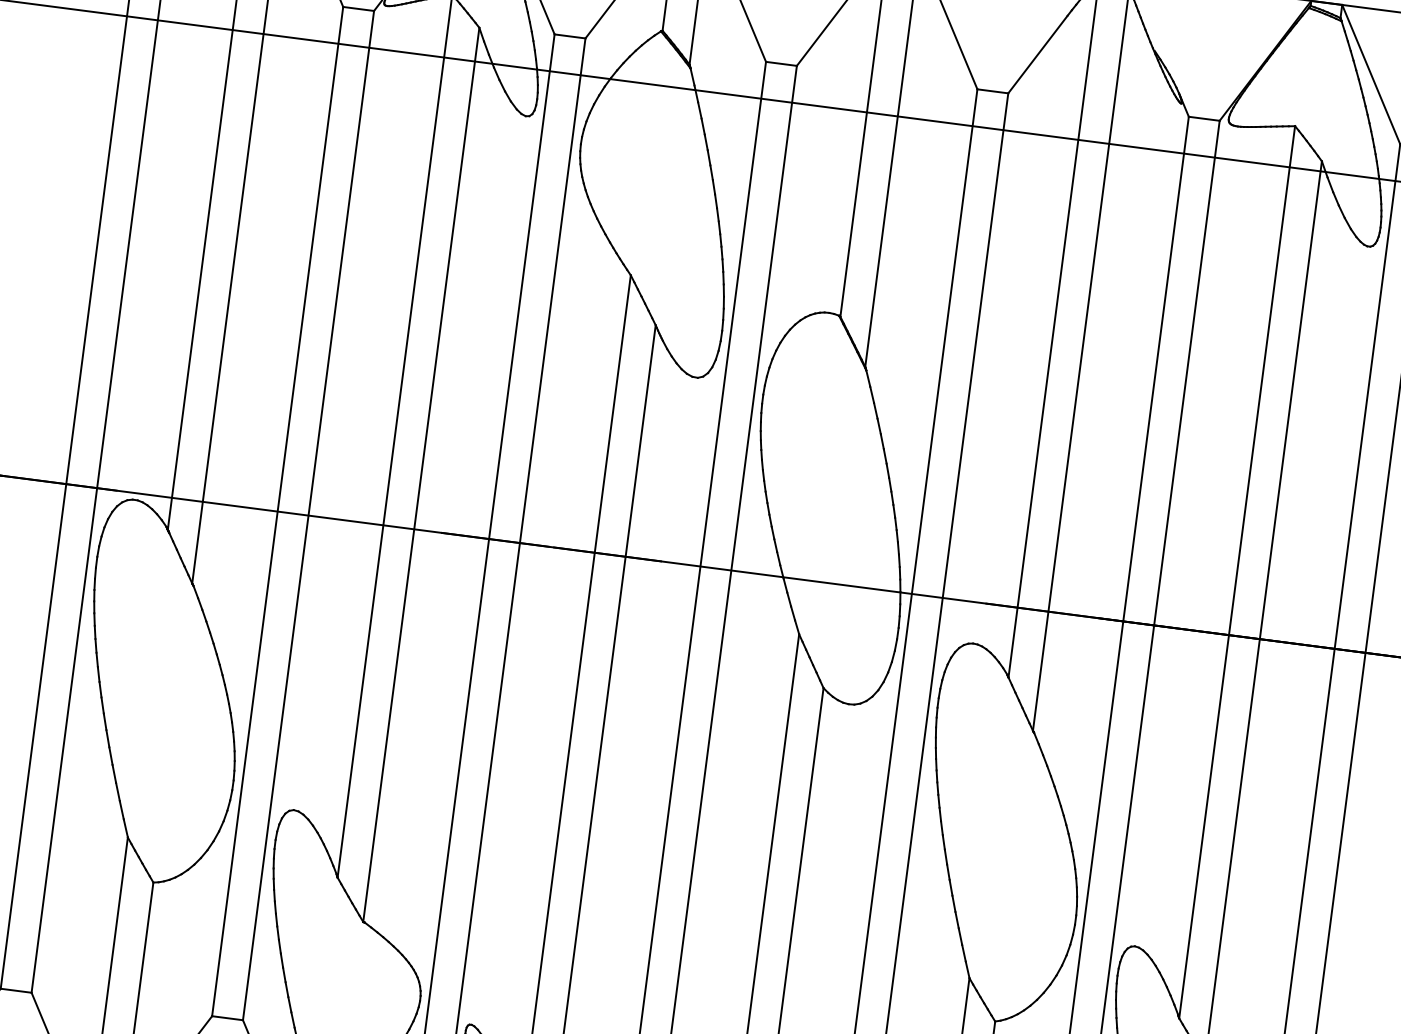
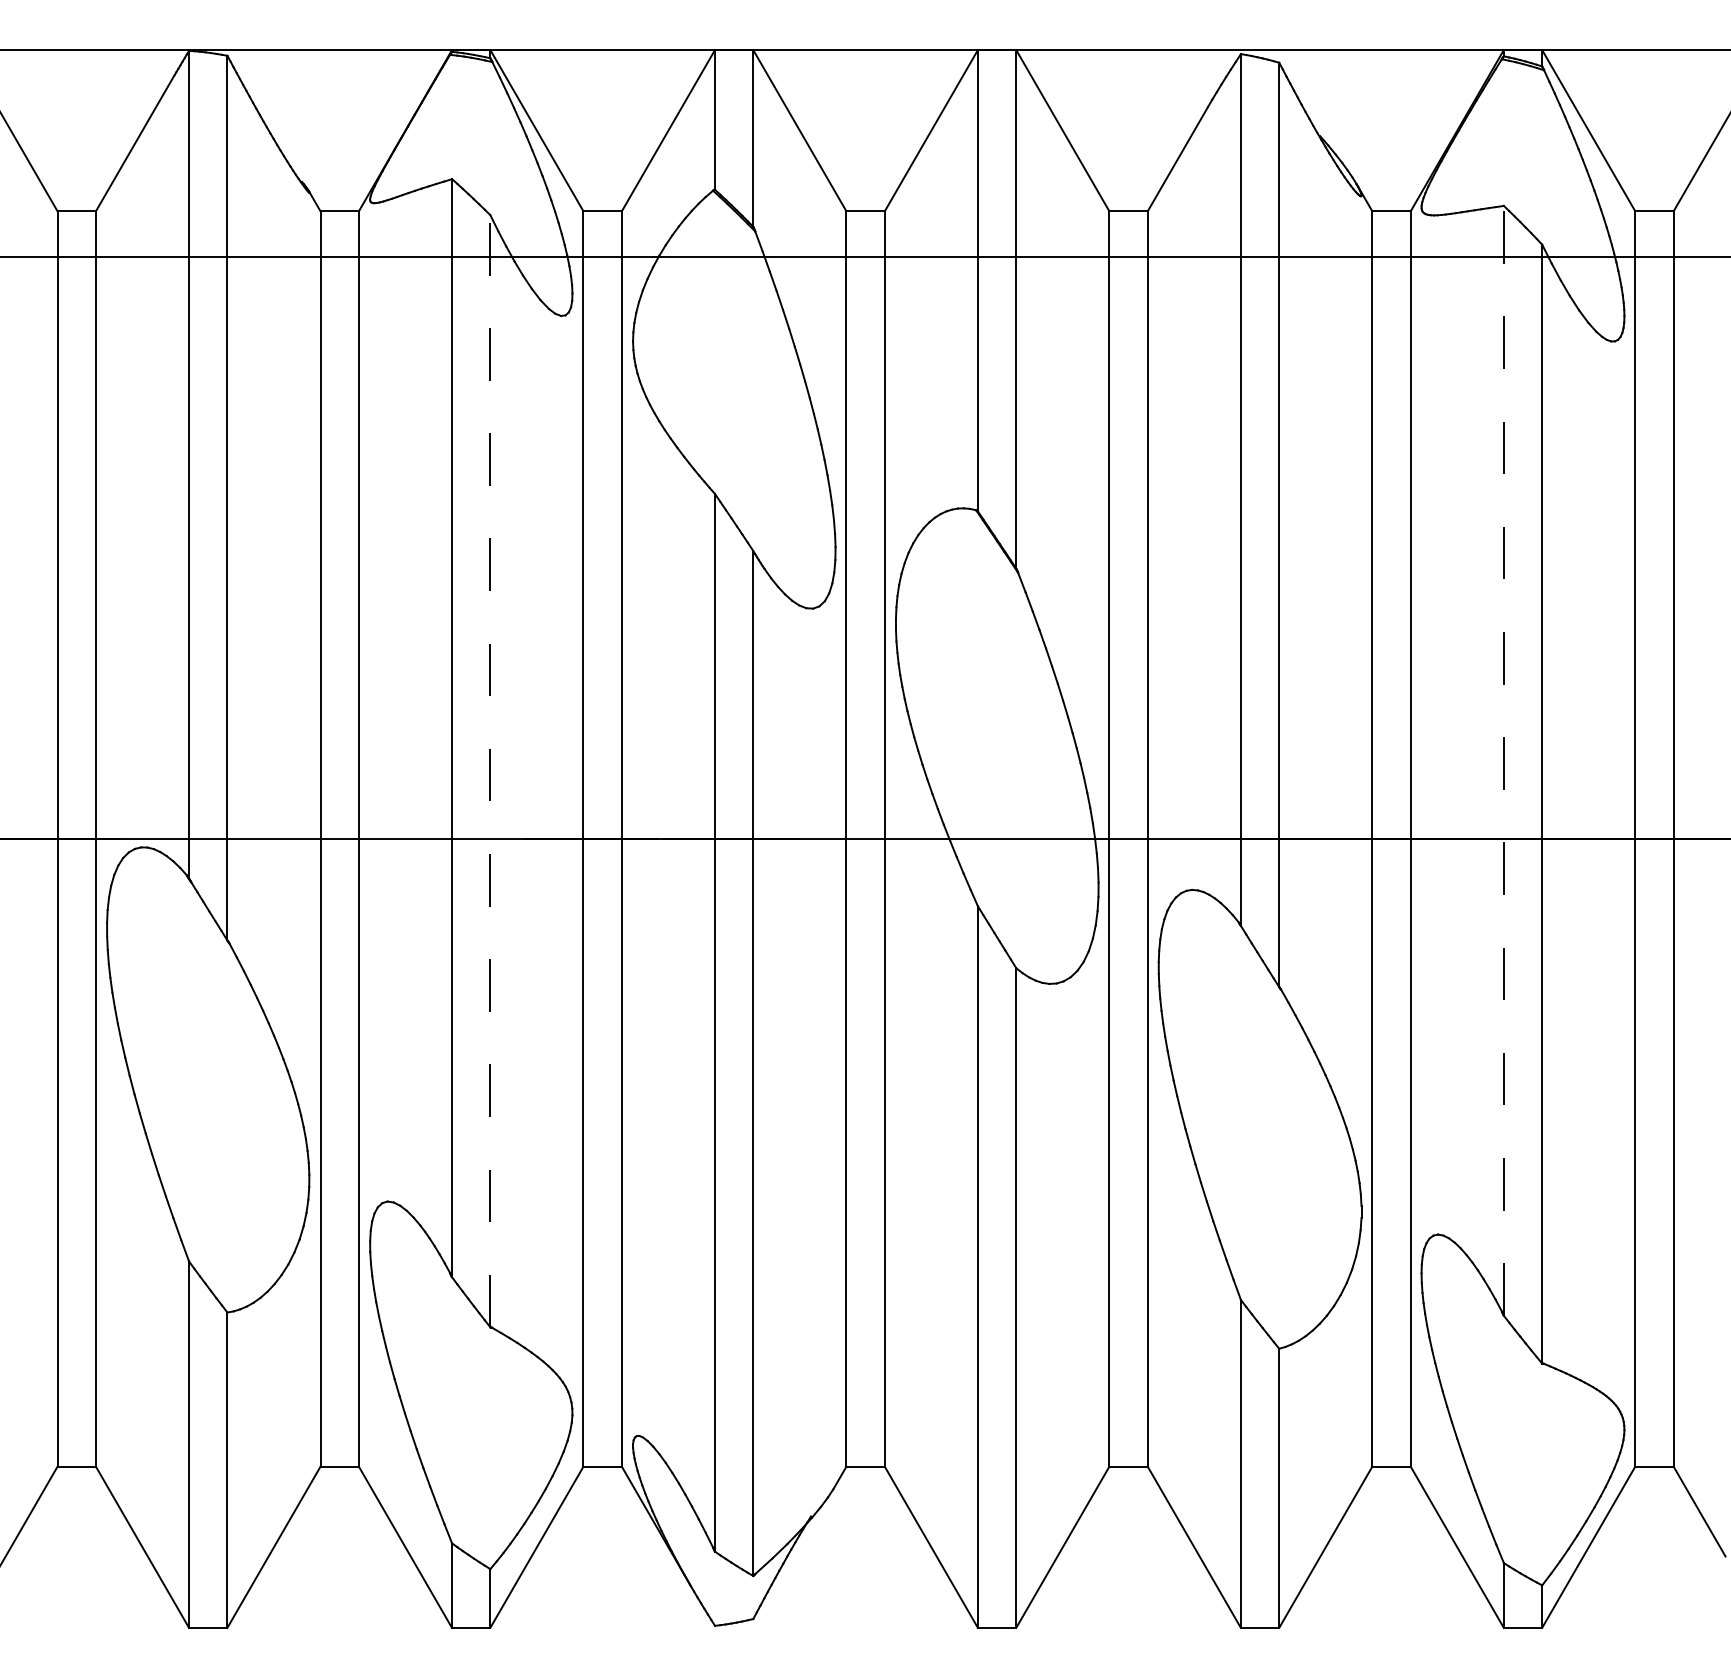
line: (421, 474) -> (490, 770), solid -> dashed
line: (1236, 572) -> (1503, 760), solid -> dashed

